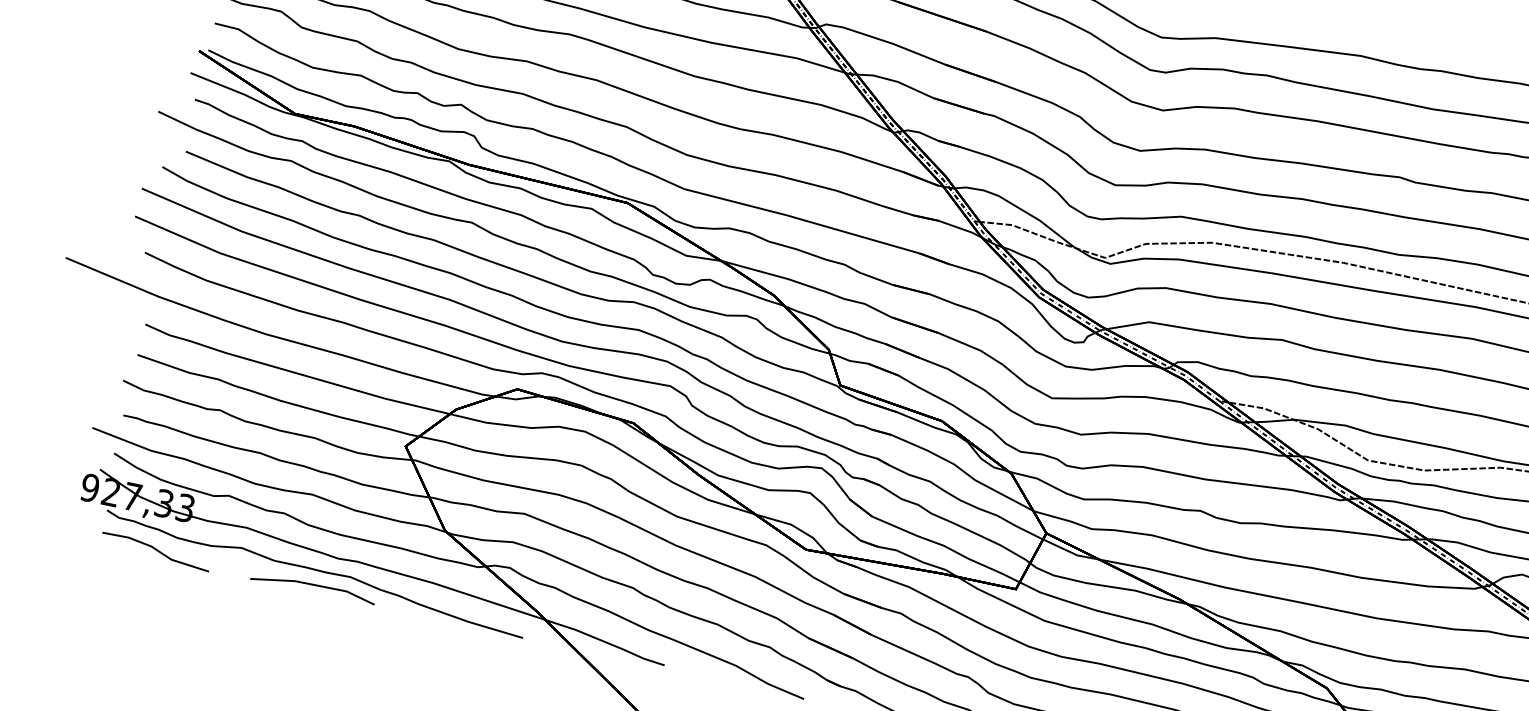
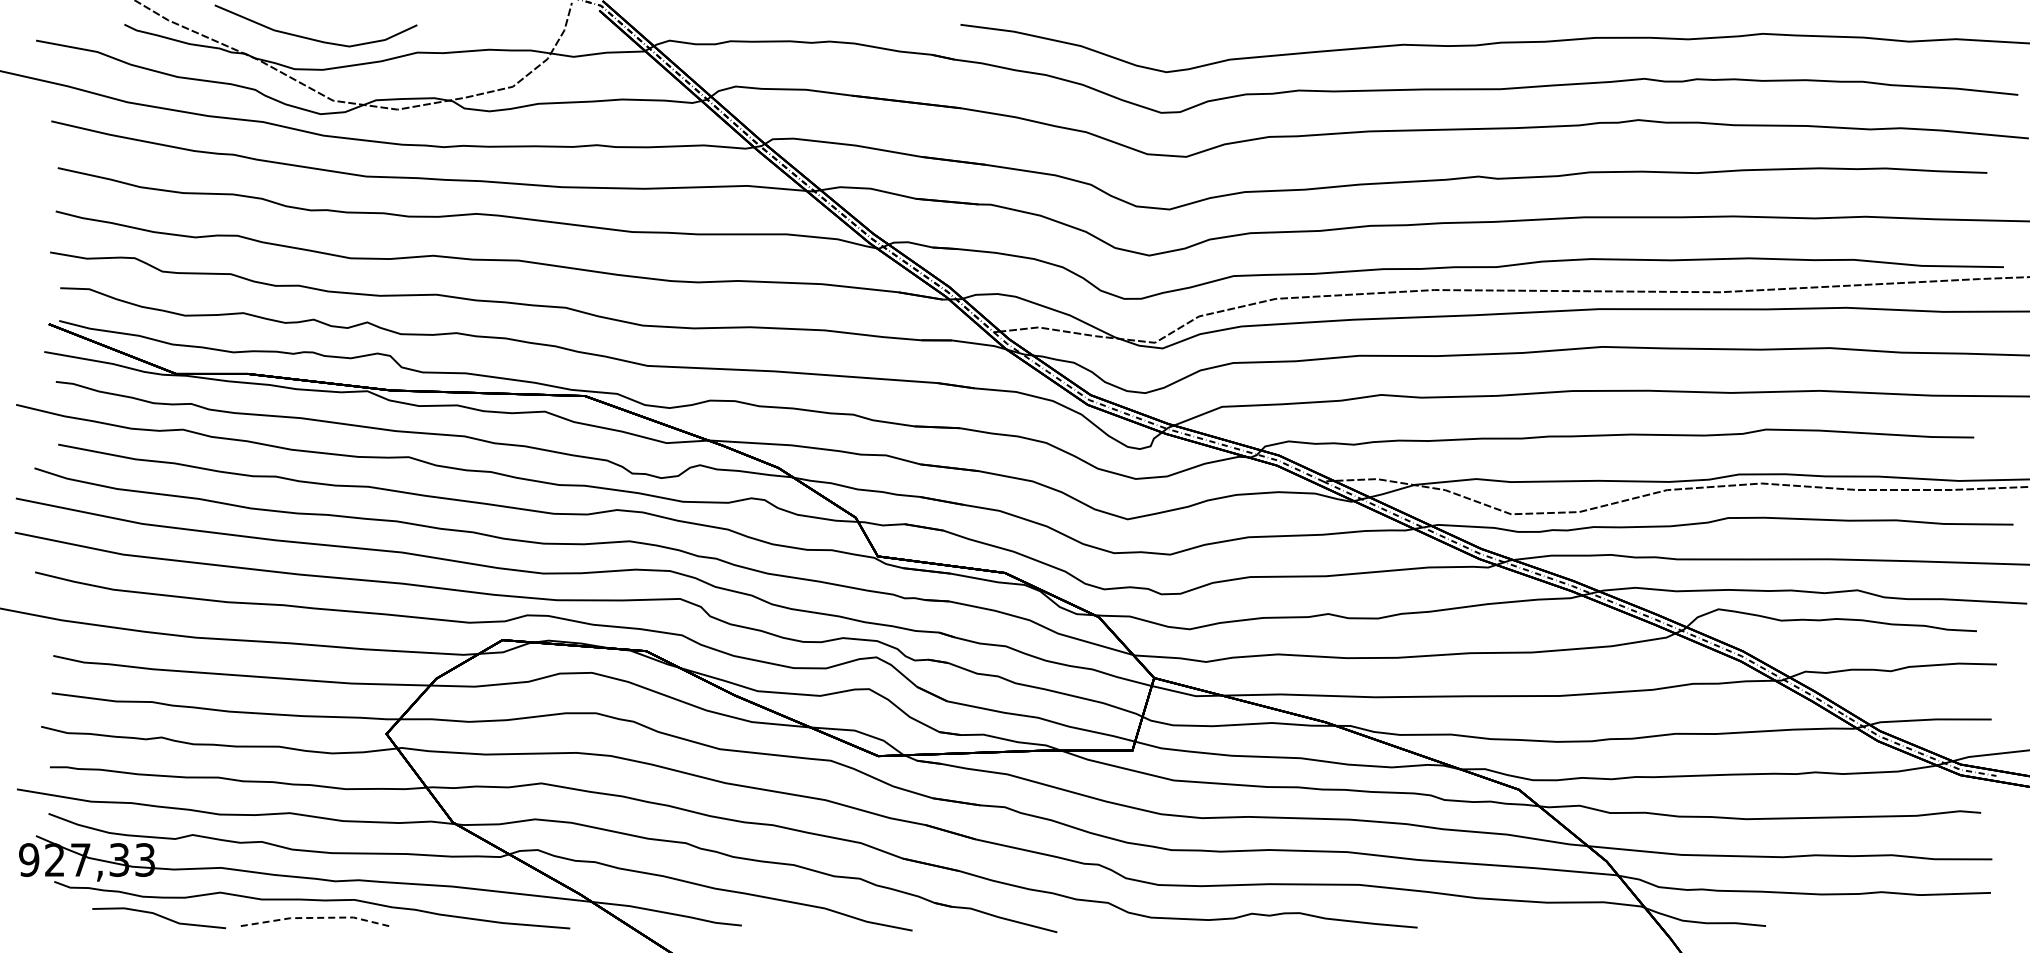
line: (156, 551) -> (160, 917), moved
line: (313, 584) -> (313, 917), solid -> dashed

